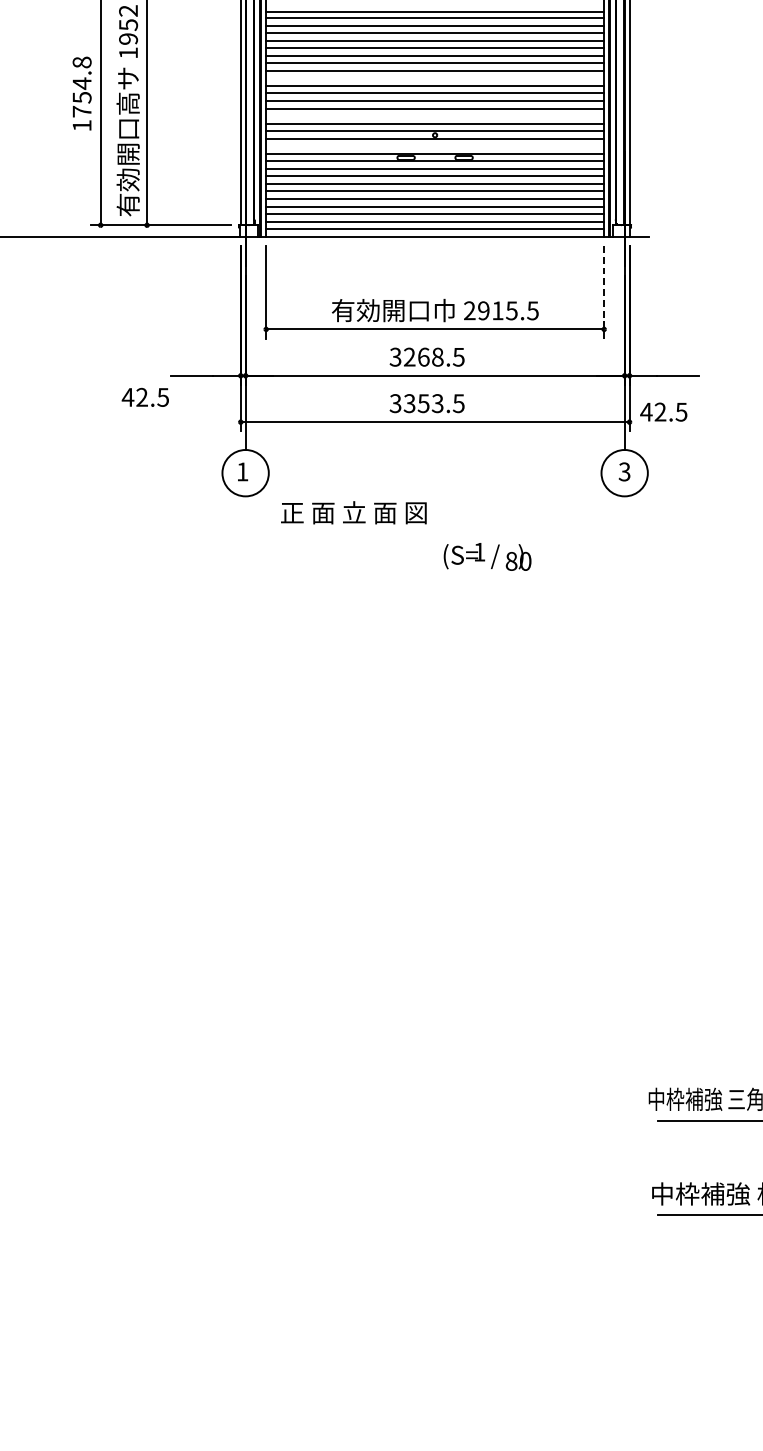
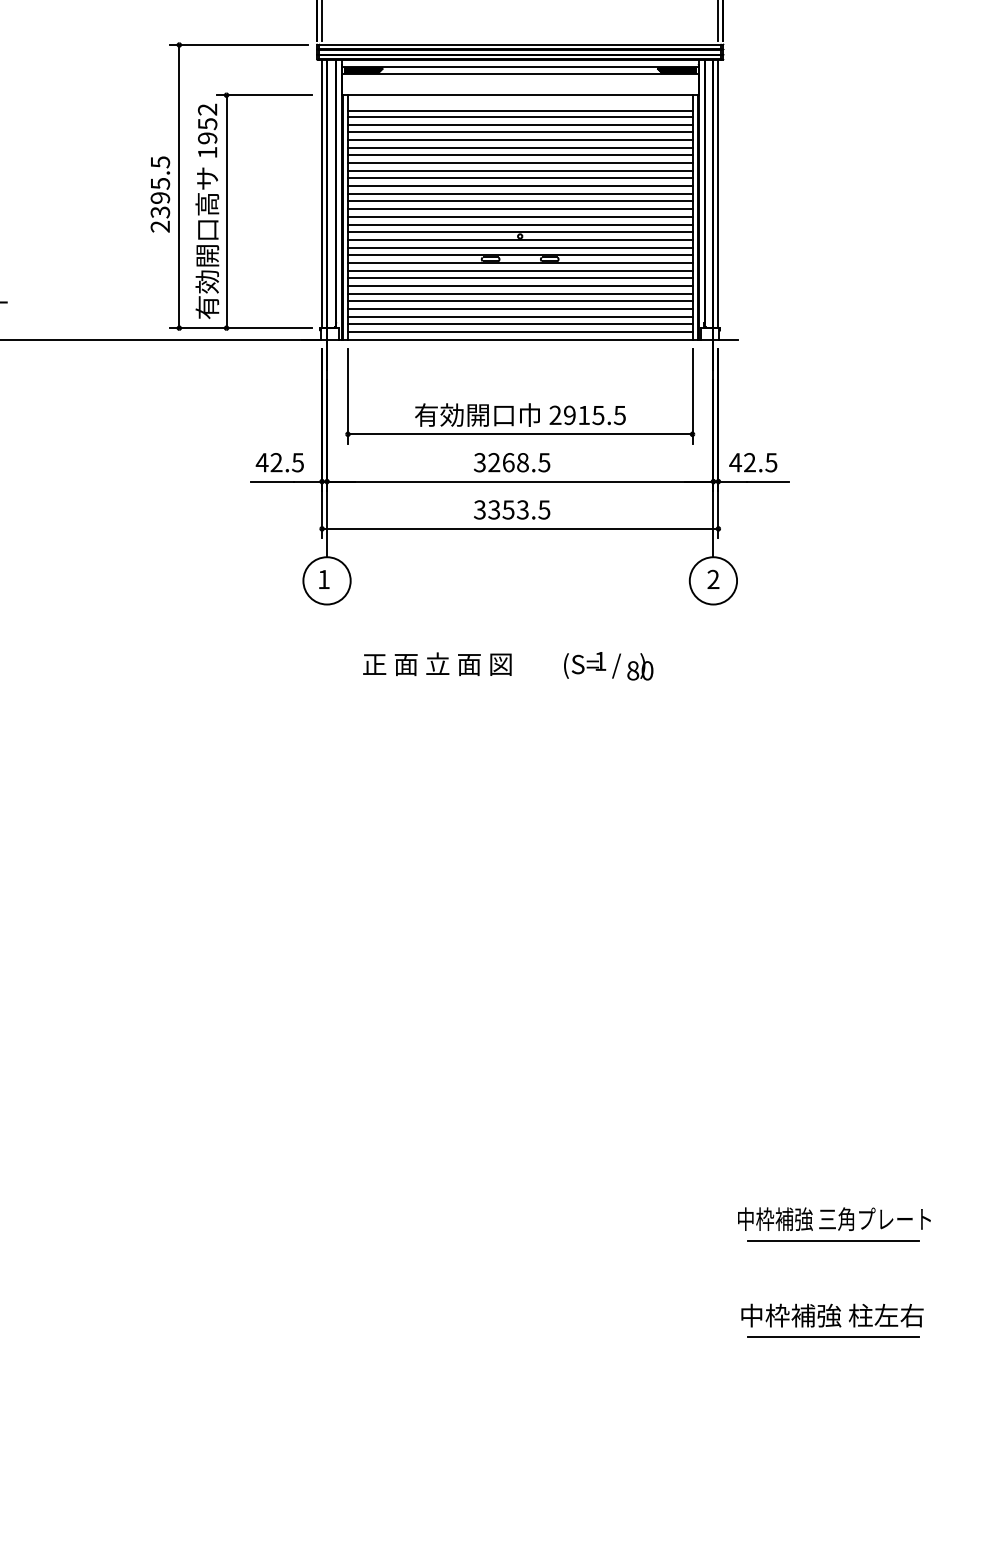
line: (434, 78) -> (519, 178), added
text: (82, 94) -> (160, 194), 1754.8 -> 2395.5
line: (434, 115) -> (519, 216), added
line: (434, 146) -> (519, 247), added
line: (604, 293) -> (692, 397), dashed -> solid
text: (145, 397) -> (279, 462), moved
text: (663, 411) -> (753, 462), moved
text: (624, 471) -> (713, 579), 3 -> 2
text: (353, 513) -> (437, 664), moved
text: (487, 557) -> (608, 666), moved

